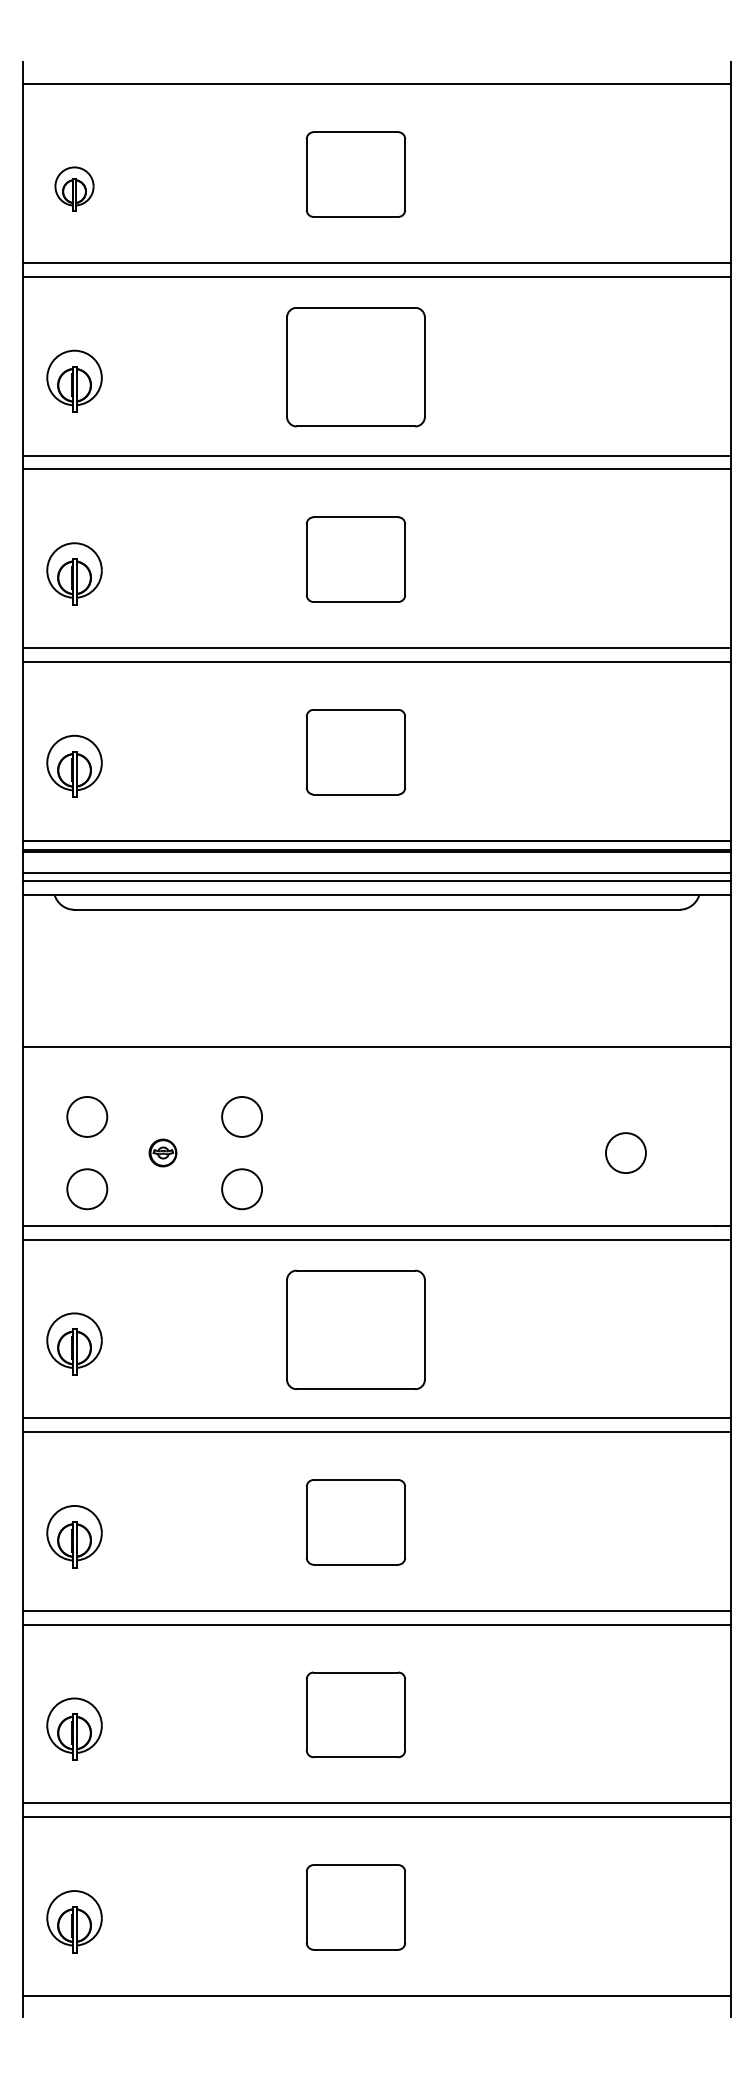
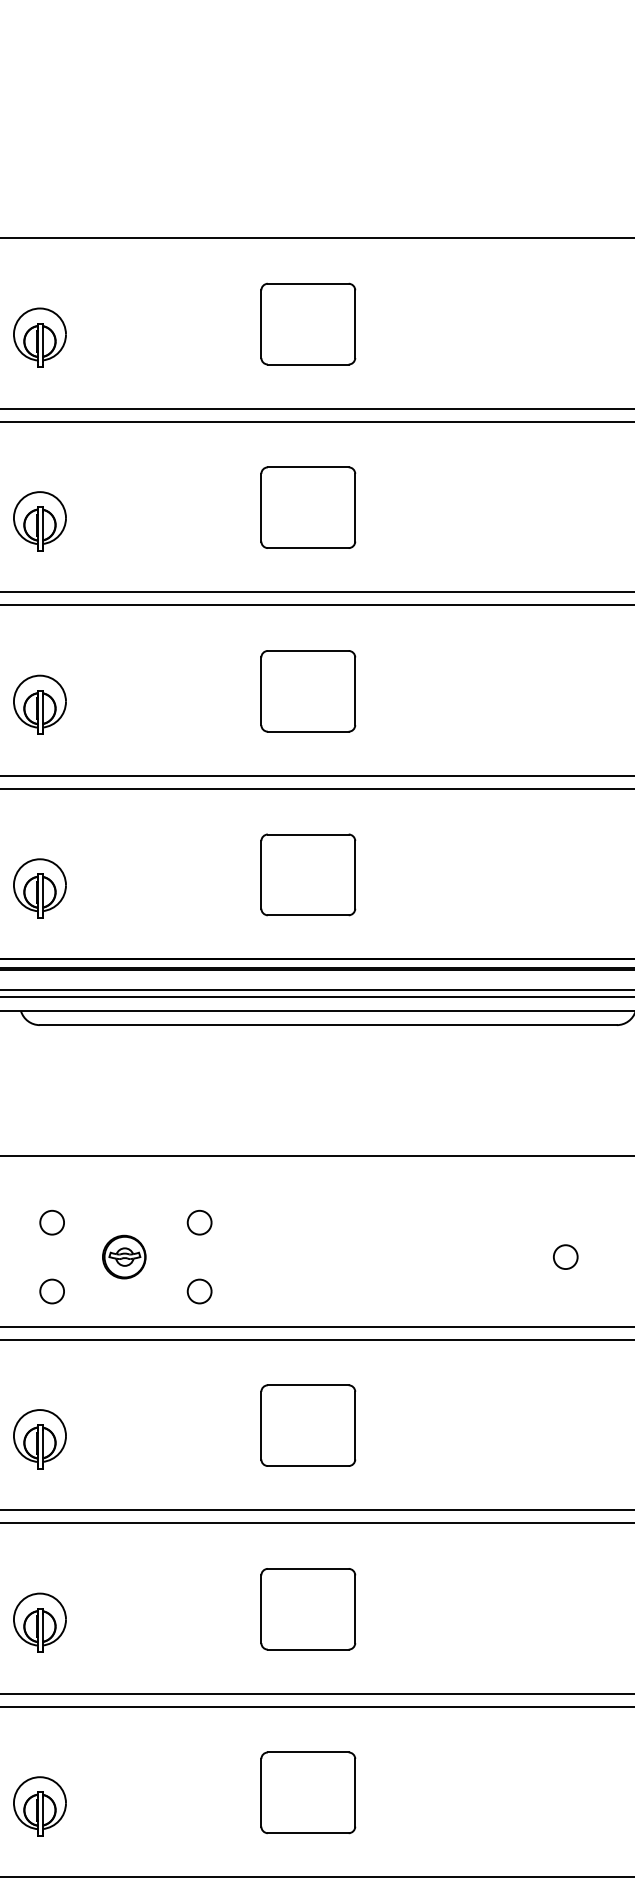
part: (74, 188) -> (39, 337), size x1.43
part: (355, 366) -> (307, 507), size x0.71
circle: (87, 1116) -> (52, 1222), size x0.62
circle: (241, 1116) -> (199, 1222), size x0.62
part: (162, 1152) -> (123, 1256), size x1.67
circle: (625, 1152) -> (565, 1256), size x0.62
circle: (87, 1188) -> (52, 1290), size x0.62
circle: (241, 1188) -> (199, 1290), size x0.62
part: (355, 1329) -> (307, 1425), size x0.71

